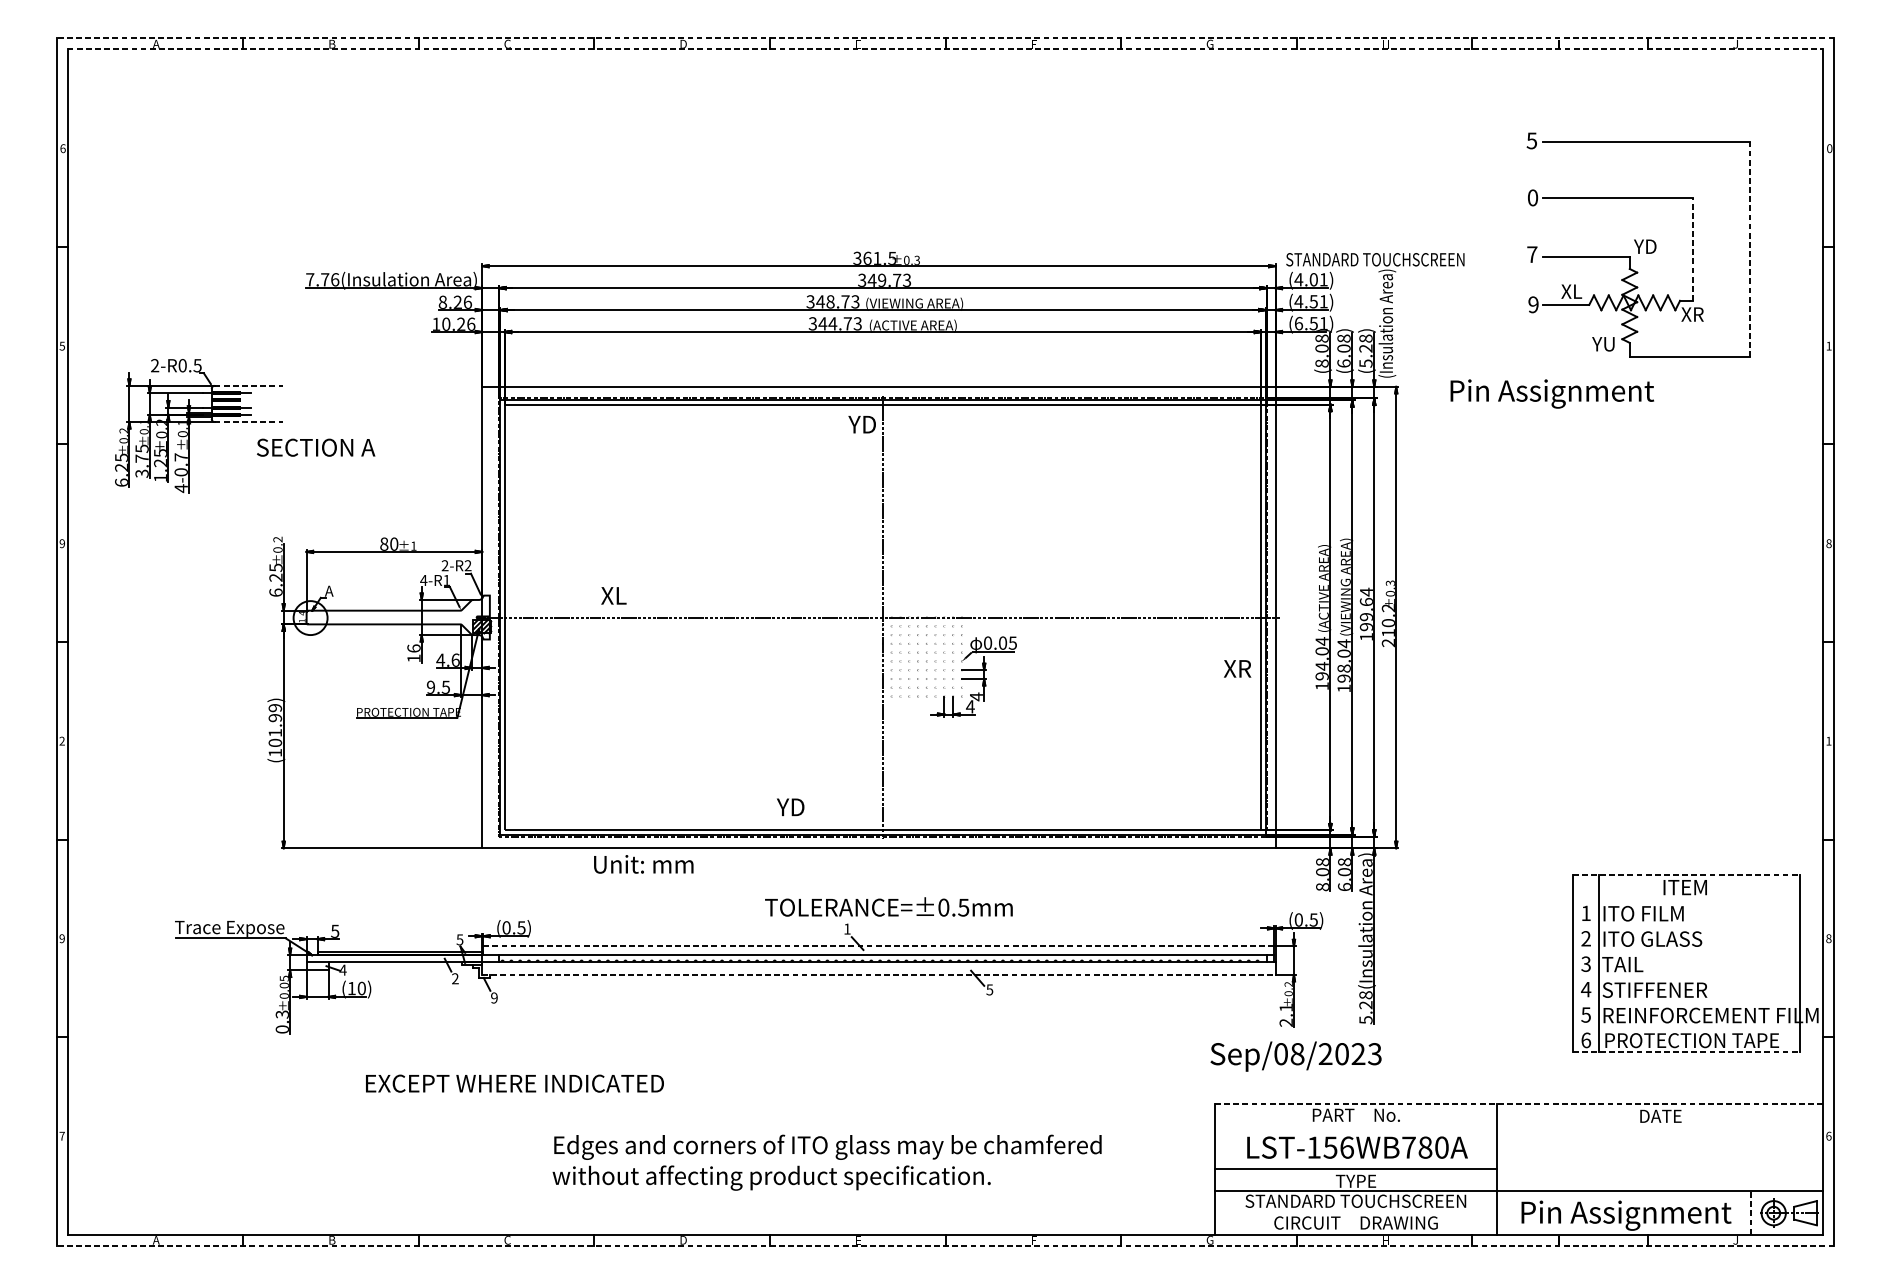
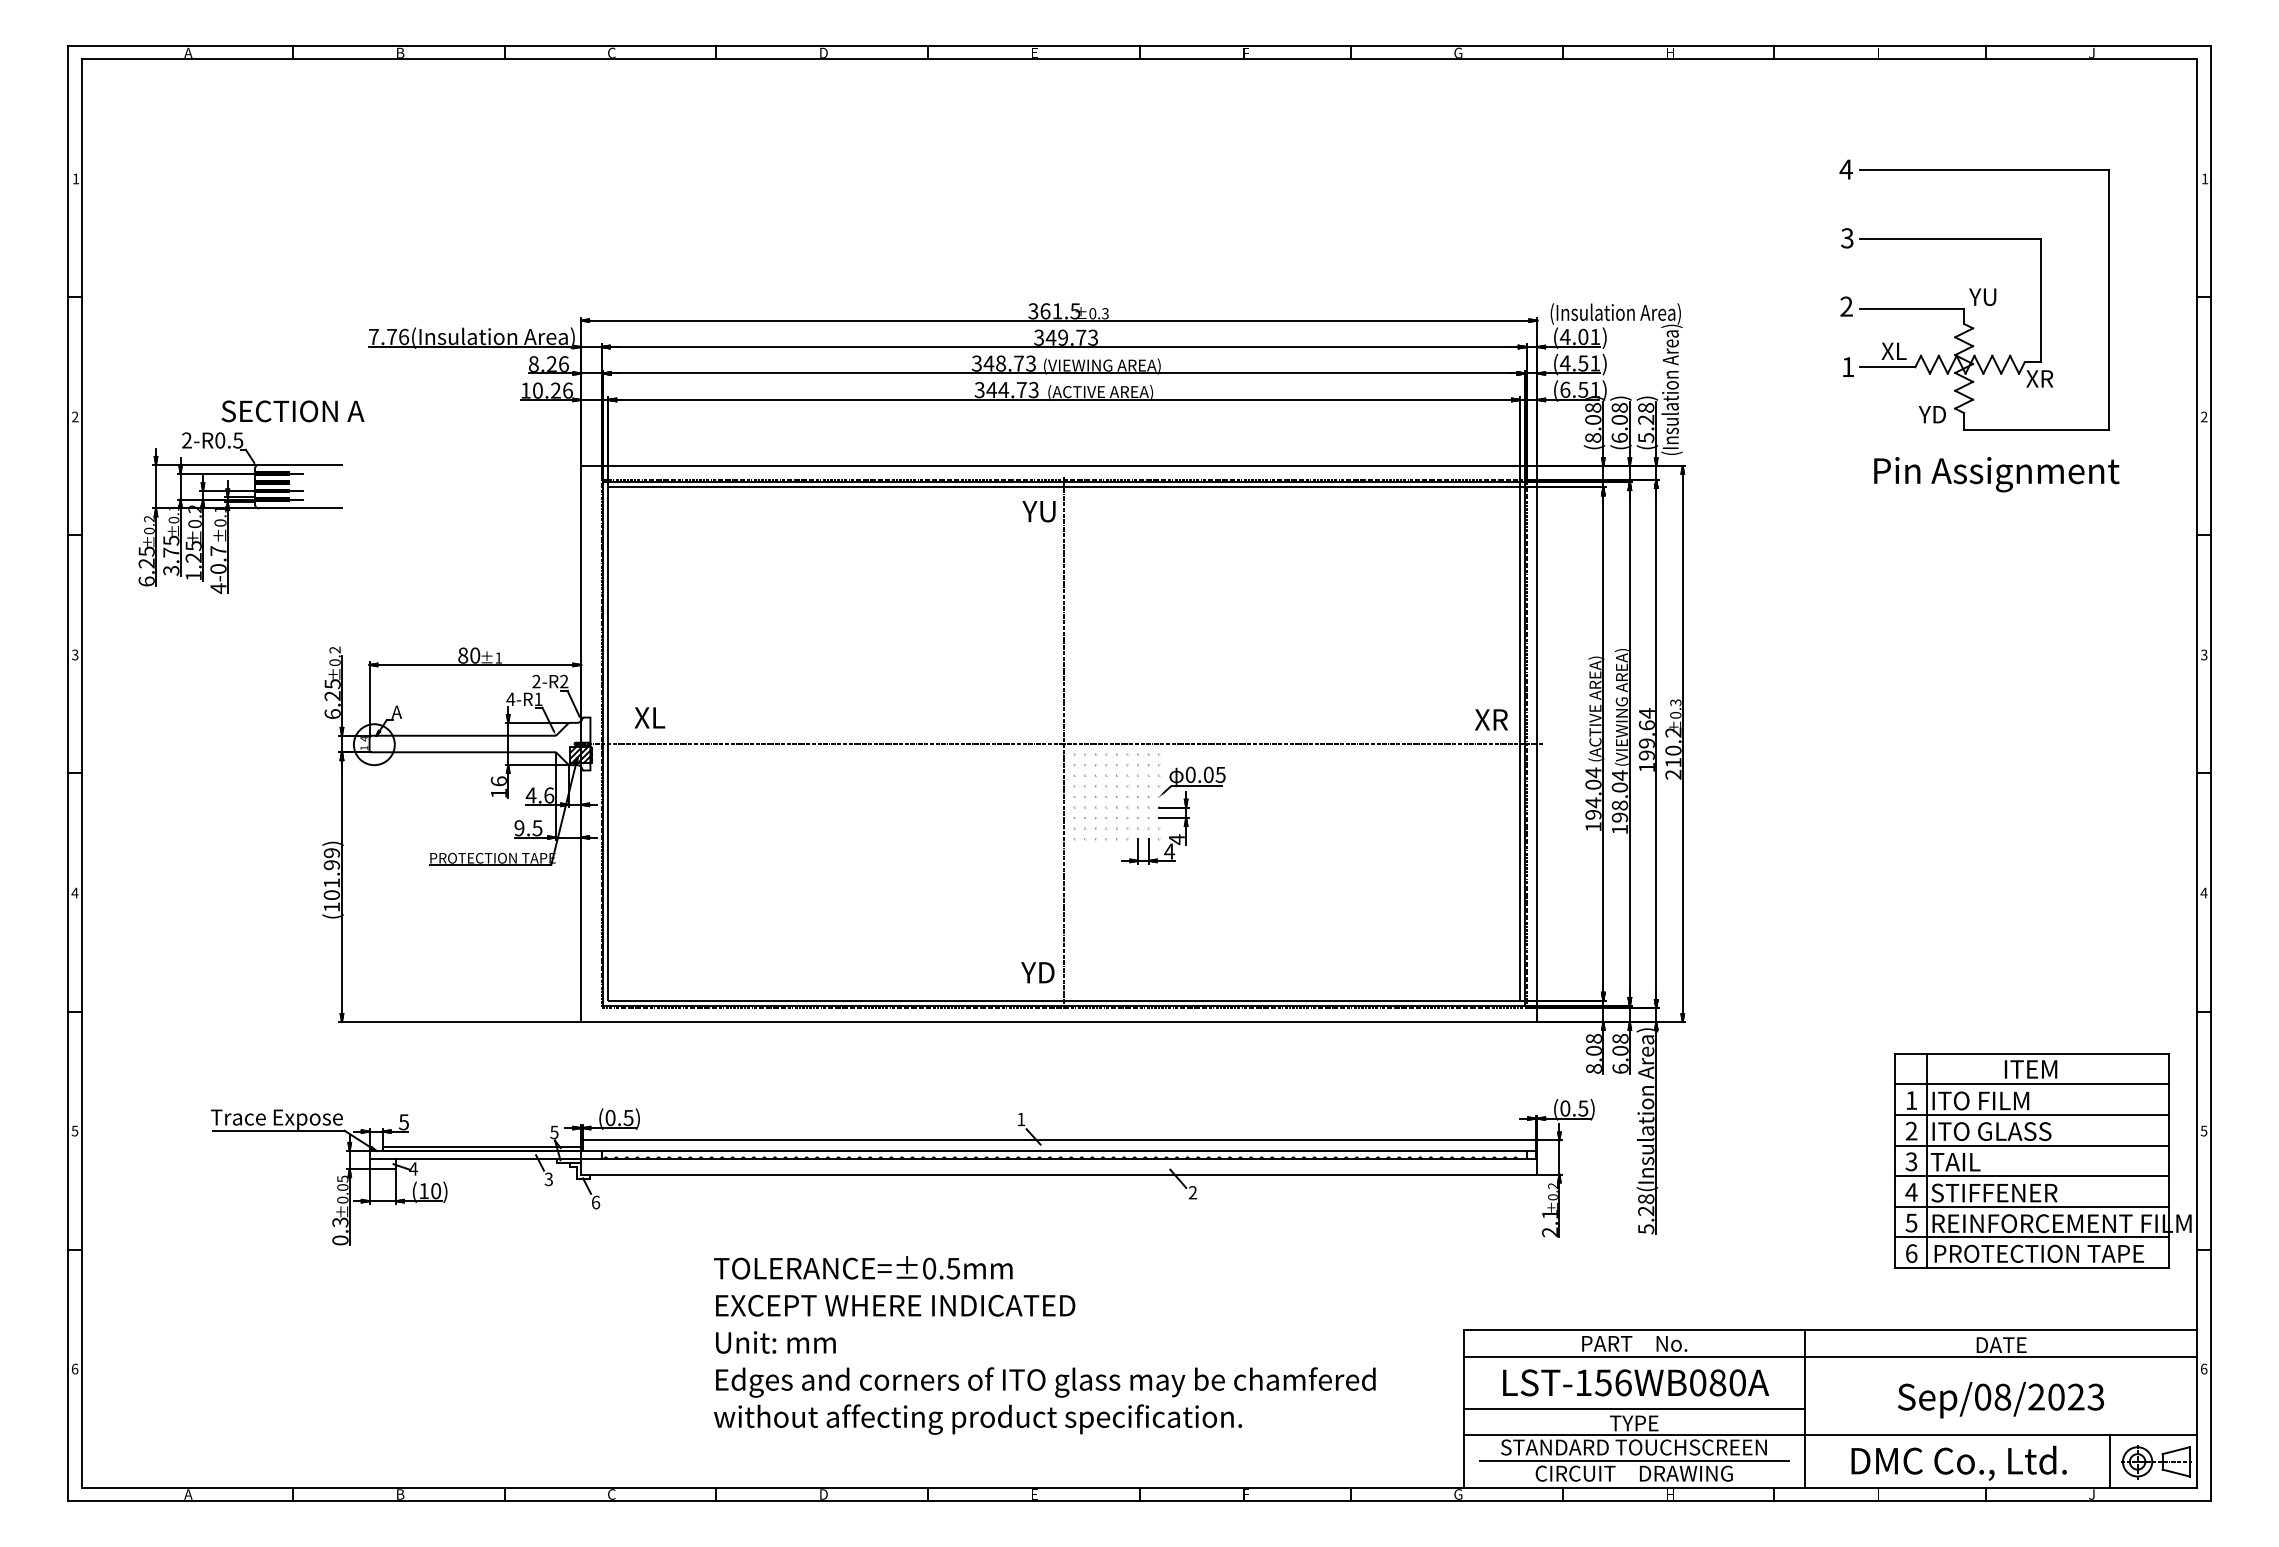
line: (944, 38) -> (1138, 46), dashed -> solid
line: (945, 49) -> (1139, 59), dashed -> solid
text: (1531, 140) -> (1845, 169), 5 -> 4
text: (63, 148) -> (76, 178), 6 -> 1
text: (1829, 148) -> (2204, 178), 0 -> 1
text: (1532, 198) -> (1847, 238), 0 -> 3
text: (1651, 247) -> (1990, 297), YD -> YU
line: (1693, 249) -> (2040, 300), dashed -> solid
line: (1749, 249) -> (2108, 300), dashed -> solid
text: (1532, 254) -> (1846, 306), 7 -> 2
text: (1375, 260) -> (1657, 313), STANDARD TOUCHSCREEN -> (Insulation Area)
text: (1533, 305) -> (1848, 367), 9 -> 1
text: (1609, 344) -> (1939, 414), YU -> YD
text: (62, 345) -> (75, 416), 5 -> 2
text: (1829, 345) -> (2204, 416), 1 -> 2
line: (249, 385) -> (300, 464), dashed -> solid
text: (1552, 393) -> (1996, 474), moved
line: (249, 422) -> (300, 508), dashed -> solid
text: (869, 424) -> (1047, 511), YD -> YU
text: (315, 447) -> (292, 411), moved
text: (1829, 543) -> (2204, 654), 8 -> 3
text: (62, 544) -> (75, 655), 9 -> 3
text: (613, 595) -> (649, 717), moved
text: (1237, 668) -> (1491, 719), moved
text: (61, 740) -> (74, 892), 2 -> 4
text: (1828, 740) -> (2203, 892), 1 -> 4
text: (790, 807) -> (1037, 972), moved
text: (643, 864) -> (775, 1342), moved
line: (1686, 874) -> (2032, 1053), dashed -> solid
line: (1685, 900) -> (2031, 1084), added
text: (889, 906) -> (863, 1267), moved
line: (1685, 925) -> (2031, 1115), added
text: (61, 938) -> (74, 1130), 9 -> 5
text: (1828, 938) -> (2203, 1130), 8 -> 5
line: (879, 946) -> (1059, 1140), dashed -> solid
line: (1685, 950) -> (2031, 1145), added
line: (879, 974) -> (1059, 1174), dashed -> solid
line: (1685, 976) -> (2031, 1176), added
text: (455, 978) -> (548, 1179), 2 -> 3
text: (989, 989) -> (1192, 1192), 5 -> 2
text: (494, 997) -> (595, 1202), 9 -> 6
line: (1685, 1001) -> (2031, 1206), added
line: (1685, 1027) -> (2031, 1237), added
line: (1686, 1052) -> (2032, 1268), dashed -> solid
text: (1295, 1056) -> (2000, 1400), moved
text: (514, 1083) -> (895, 1305), moved
line: (1518, 1104) -> (1830, 1330), dashed -> solid
line: (1518, 1125) -> (1830, 1356), added
text: (61, 1135) -> (74, 1368), 7 -> 6
text: (1409, 1147) -> (1698, 1382), LST-156WB780A -> LST-156WB080A
text: (826, 1162) -> (1044, 1400), moved
line: (1355, 1212) -> (1633, 1461), added
line: (1751, 1212) -> (2110, 1460), dashed -> solid
text: (1625, 1215) -> (1959, 1464), Pin Assignment -> DMC Co., Ltd.
line: (944, 1245) -> (1138, 1500), dashed -> solid

